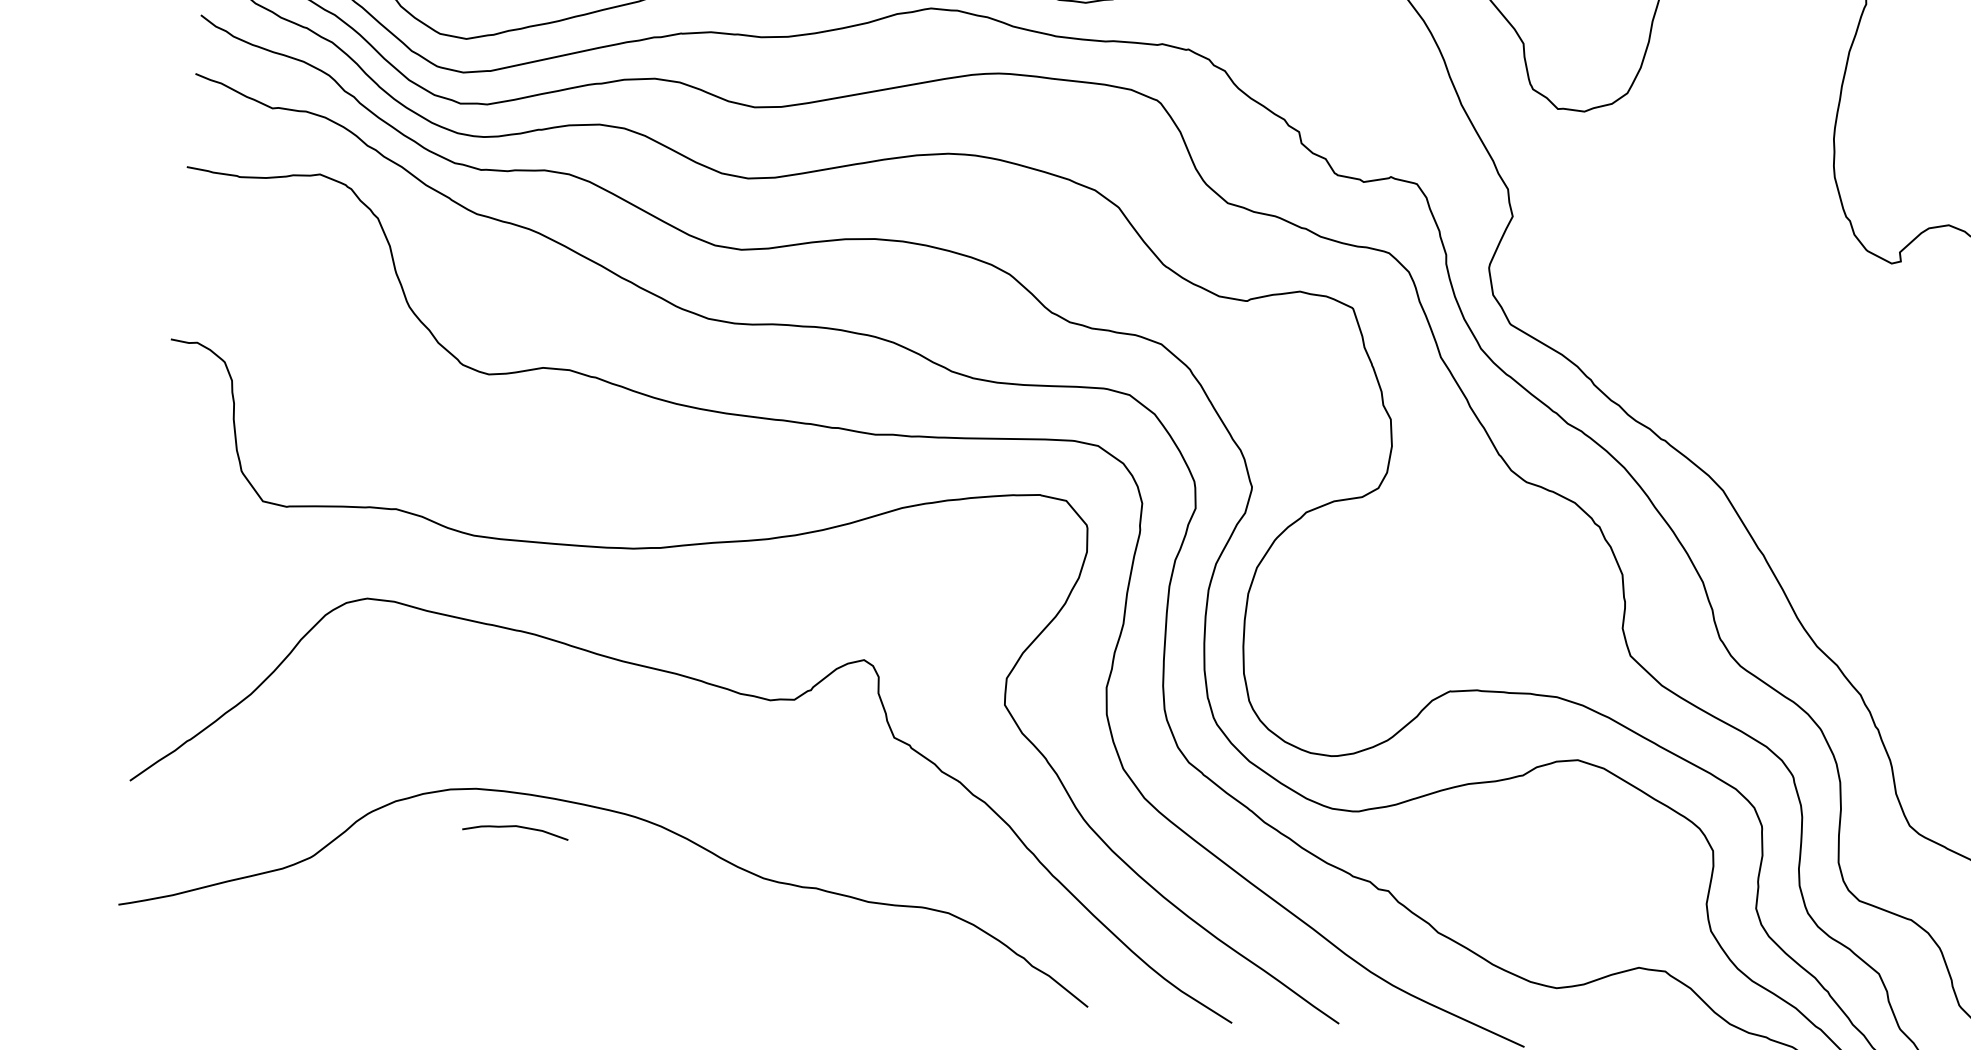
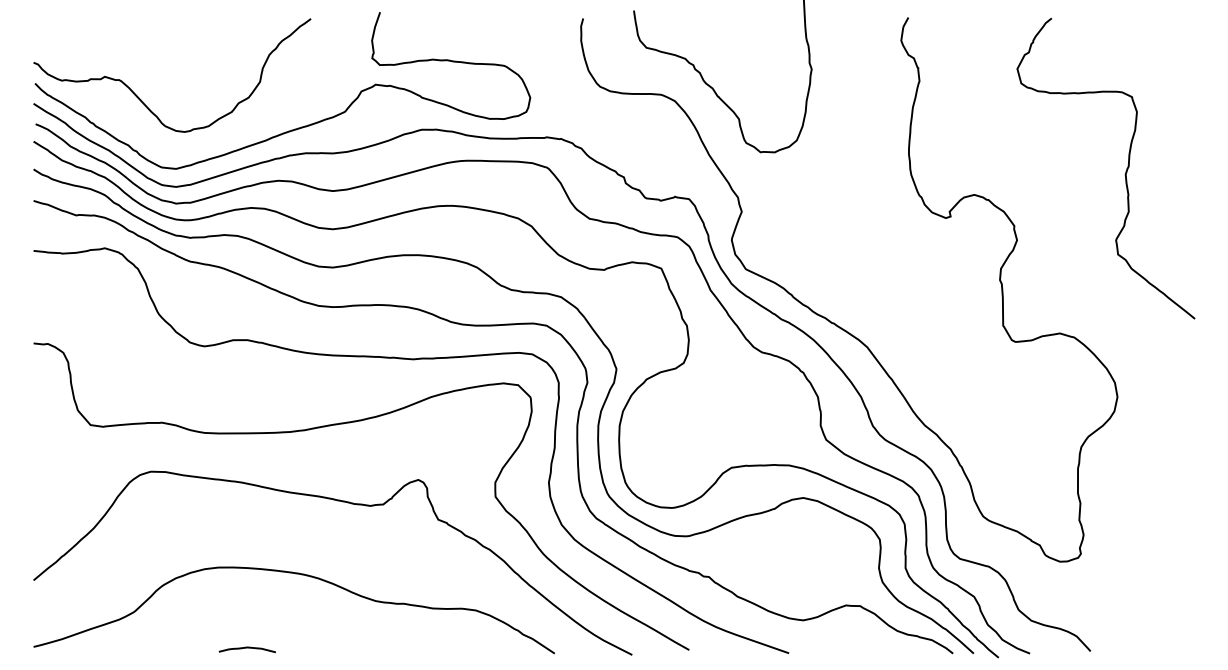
curve: (514, 827) -> (246, 648), moved

